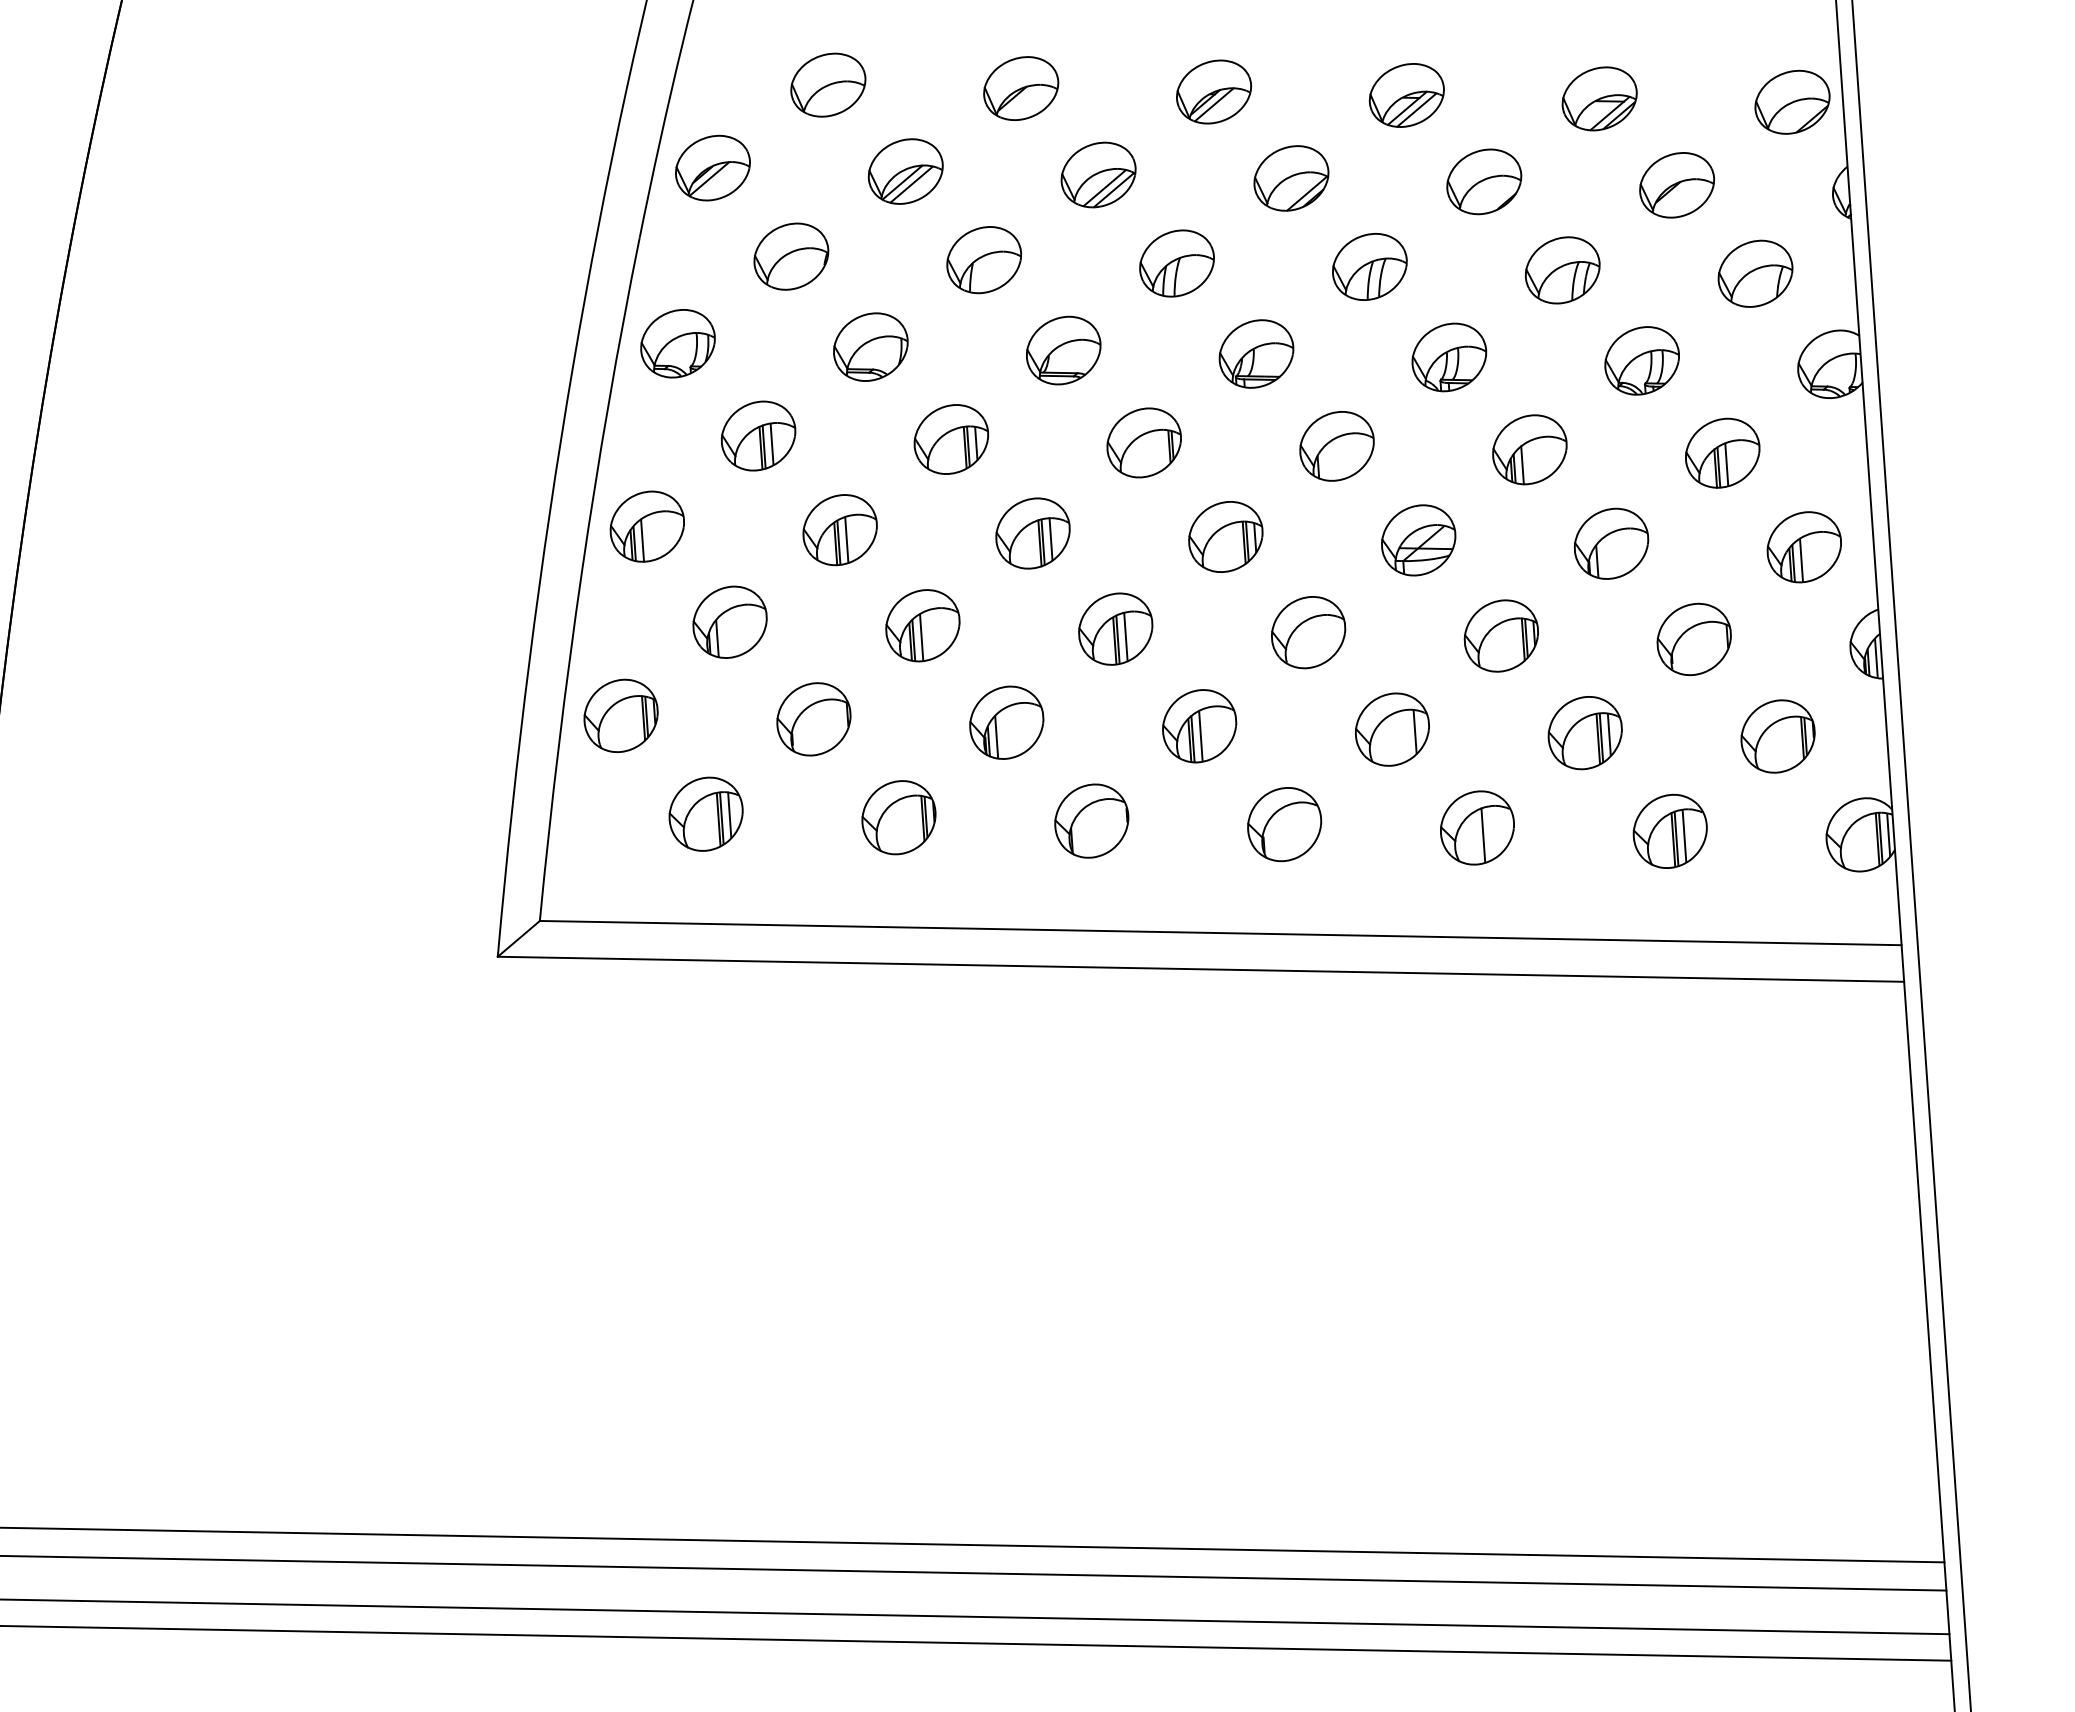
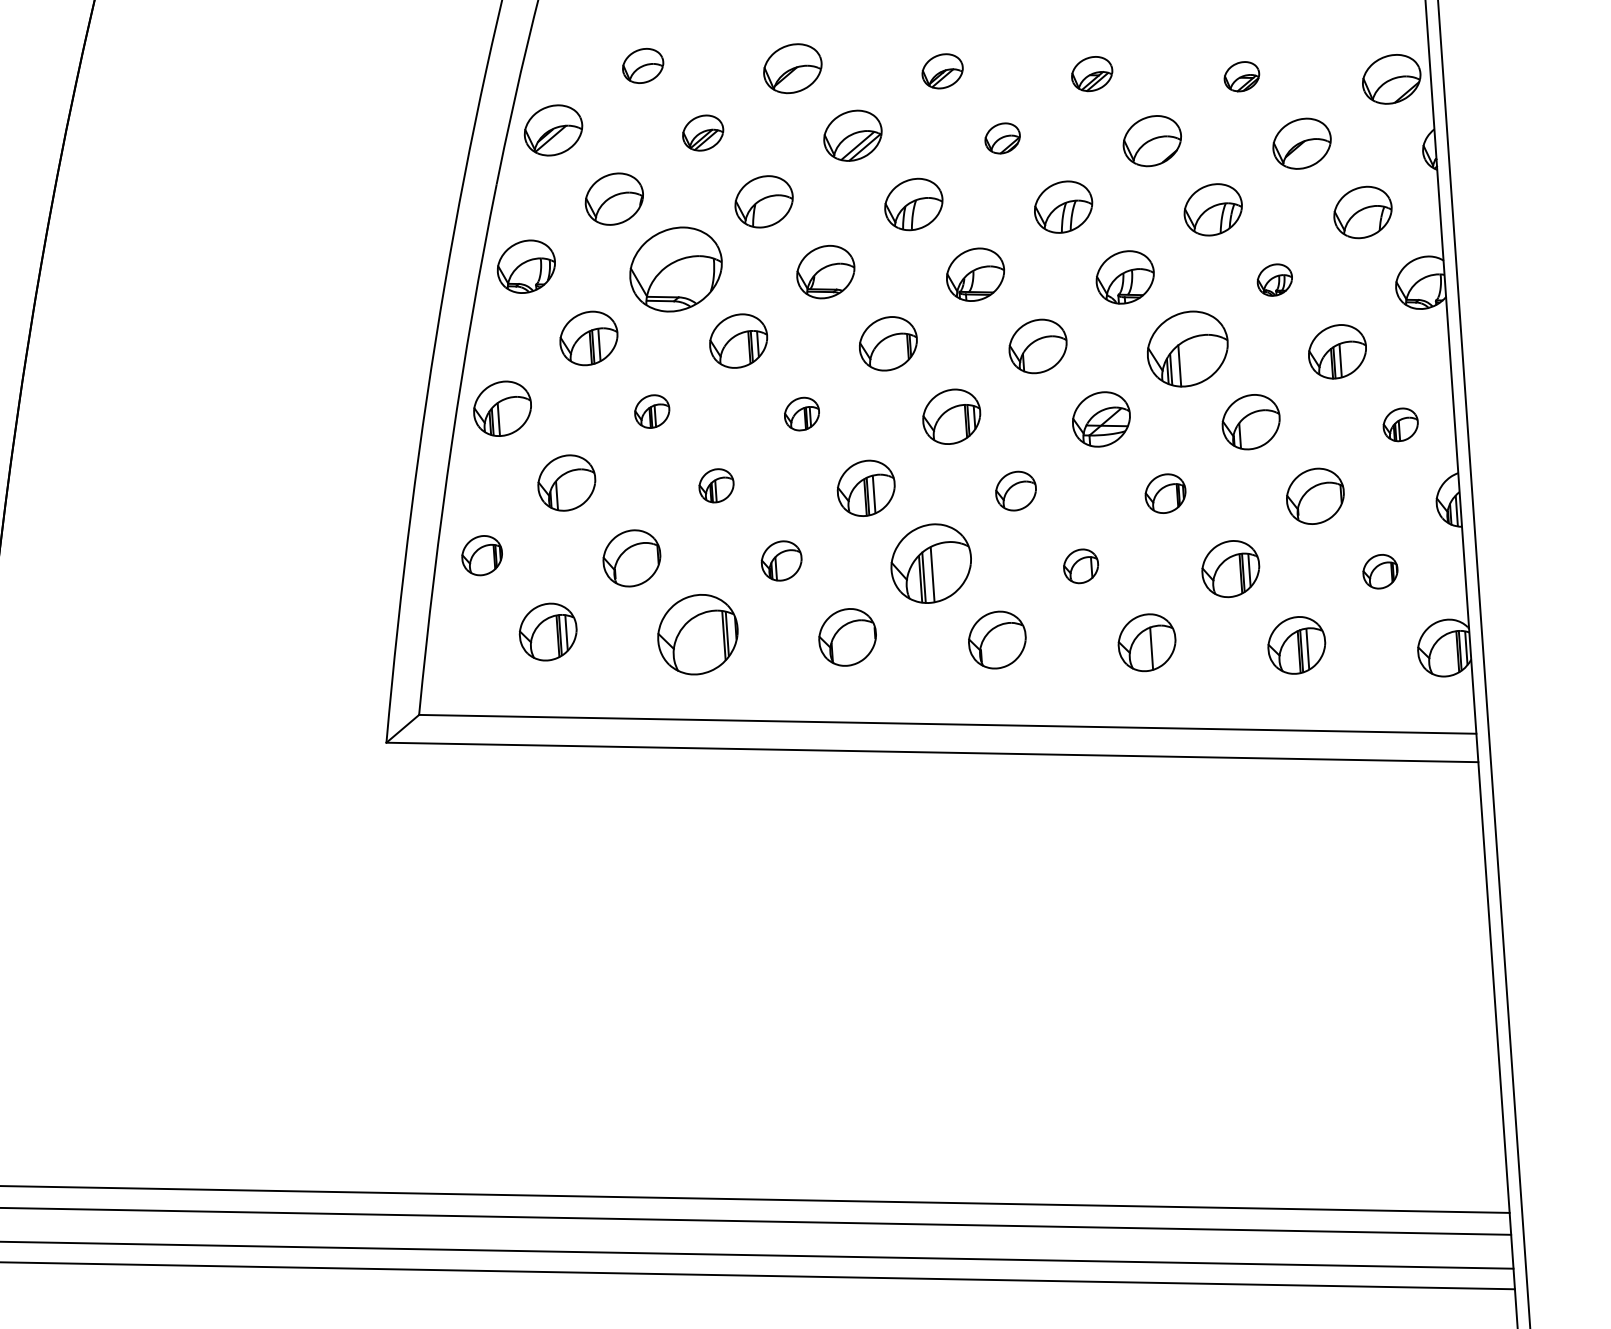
part: (828, 84) -> (643, 65), size x0.7
part: (1214, 91) -> (942, 70), size x0.7
part: (1406, 95) -> (1091, 74), size x0.7
part: (1599, 98) -> (1241, 76), size x0.6
part: (905, 171) -> (703, 133), size x0.7
part: (1291, 178) -> (1002, 138), size x0.6
part: (870, 346) -> (675, 268), size x1.6
part: (1641, 360) -> (1274, 279), size x0.6
part: (1529, 449) -> (1187, 348), size x1.4
part: (839, 530) -> (651, 411), size x0.6
part: (1032, 533) -> (801, 414), size x0.6
part: (1803, 547) -> (1400, 424), size x0.6
part: (922, 625) -> (716, 485), size x0.6
part: (1308, 632) -> (1015, 490), size x0.7
part: (1500, 635) -> (1164, 493), size x0.7
part: (620, 715) -> (481, 555), size x0.7
part: (1006, 722) -> (781, 560), size x0.7
part: (1199, 726) -> (931, 563), size x1.4
part: (1392, 729) -> (1081, 566), size x0.6
part: (1777, 736) -> (1380, 571), size x0.6
part: (898, 817) -> (697, 634), size x1.4

